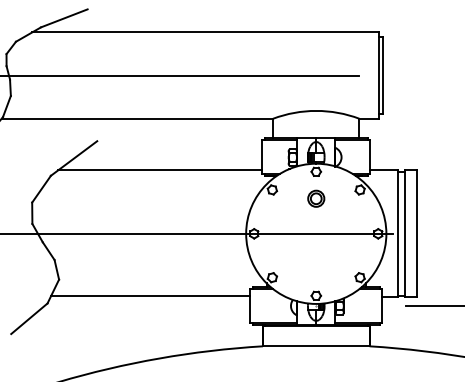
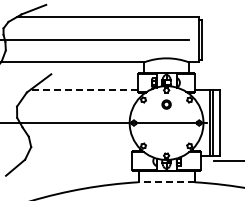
line: (160, 170) -> (84, 89), solid -> dashed
line: (150, 295) -> (79, 155), removed
line: (316, 346) -> (166, 182), solid -> dashed

